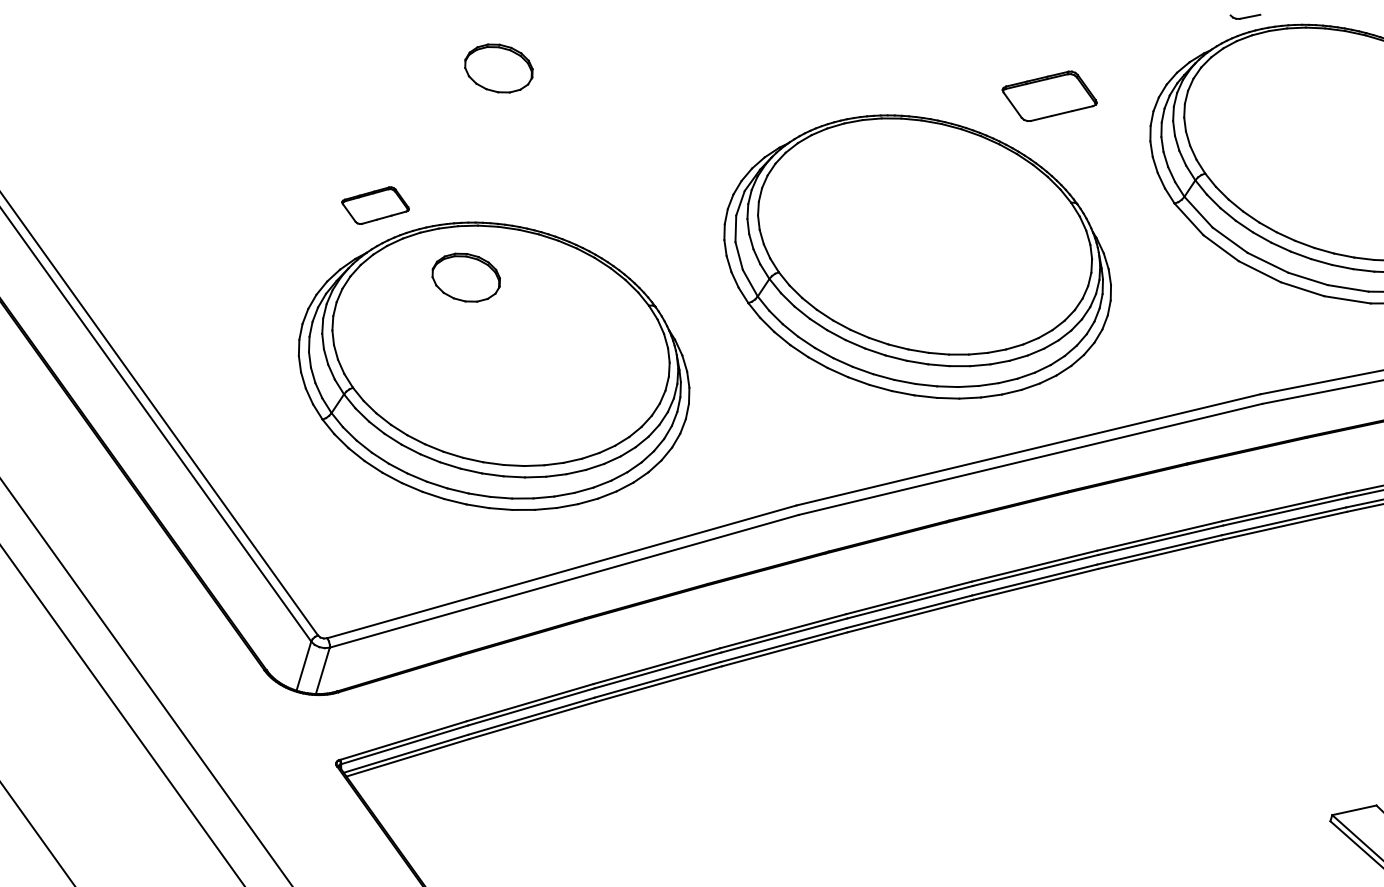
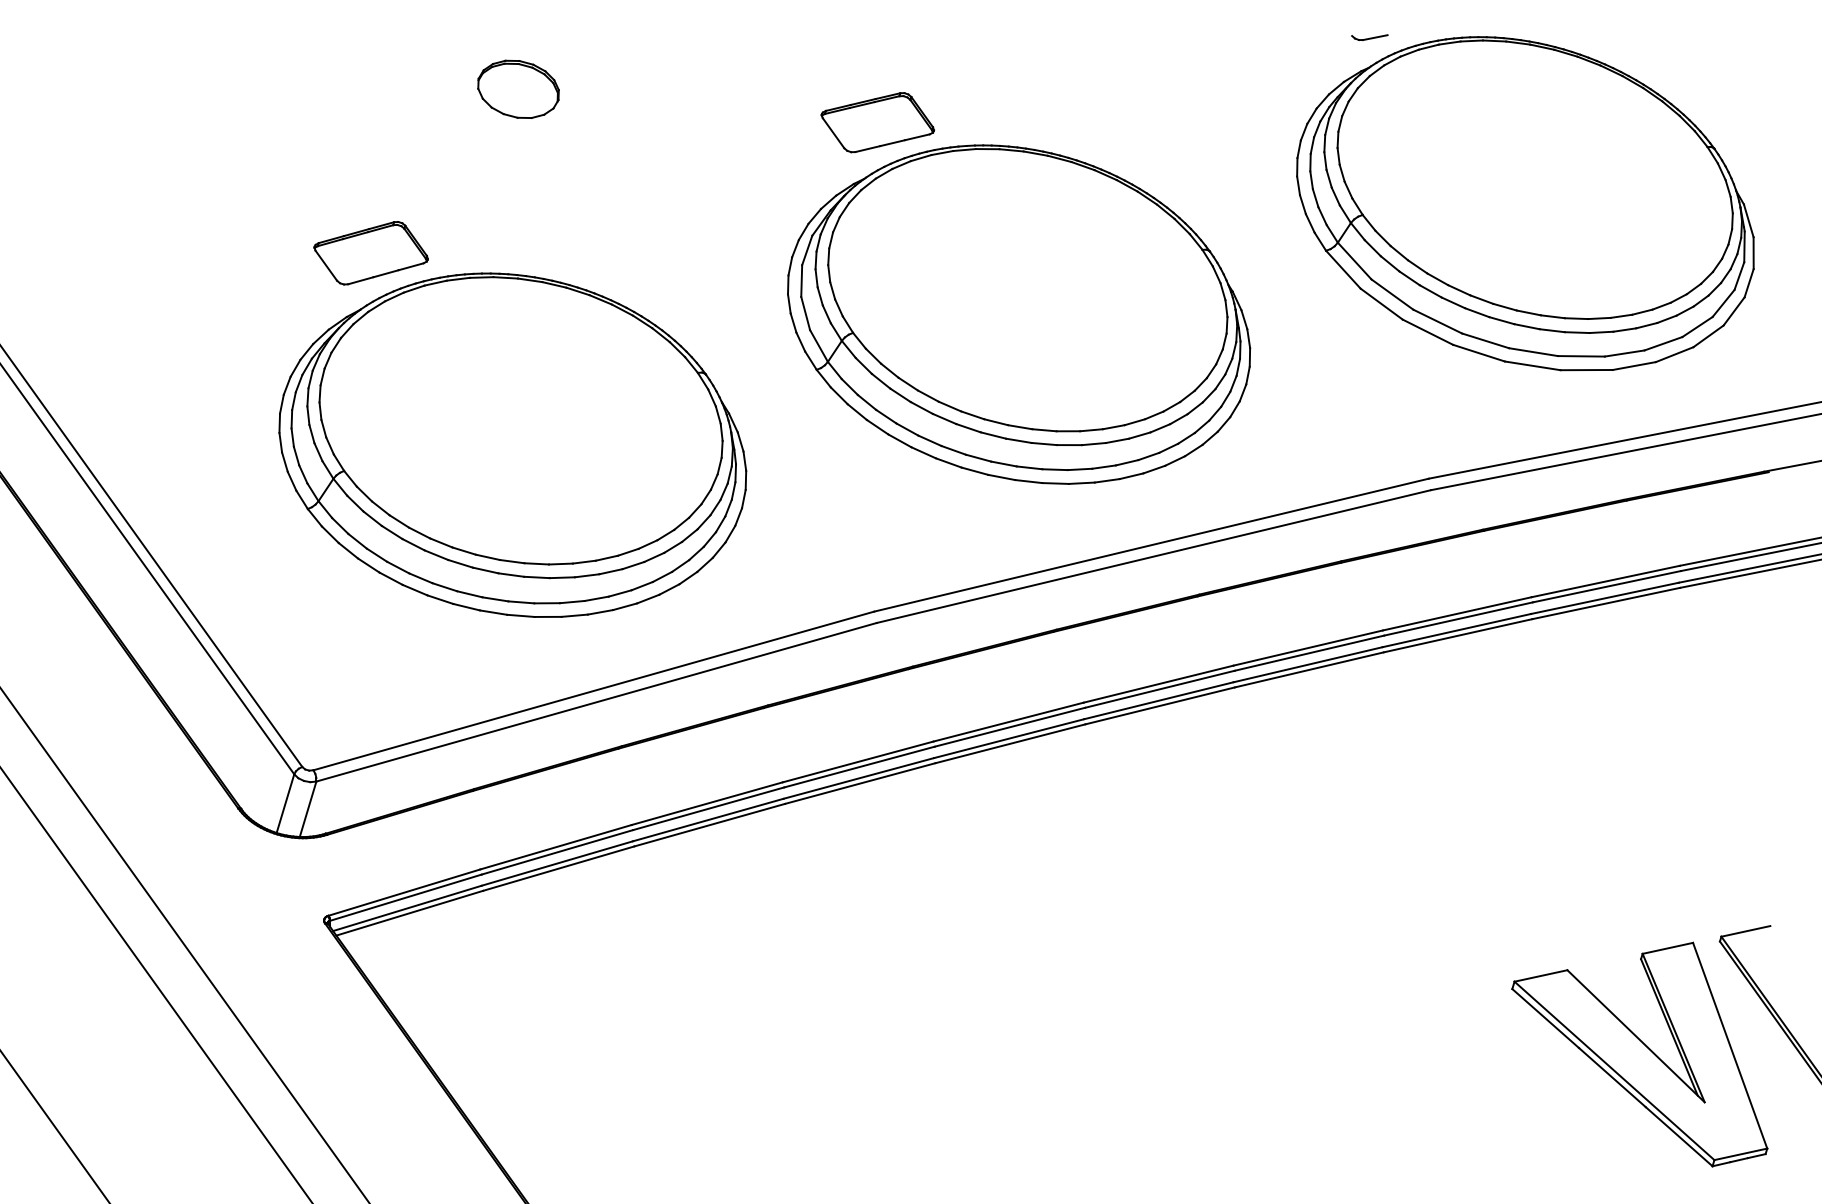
part: (1245, 16) -> (1369, 37), moved
part: (1049, 96) -> (877, 122), moved
part: (375, 205) -> (370, 253), size x1.43
part: (466, 276) -> (479, 338), removed

